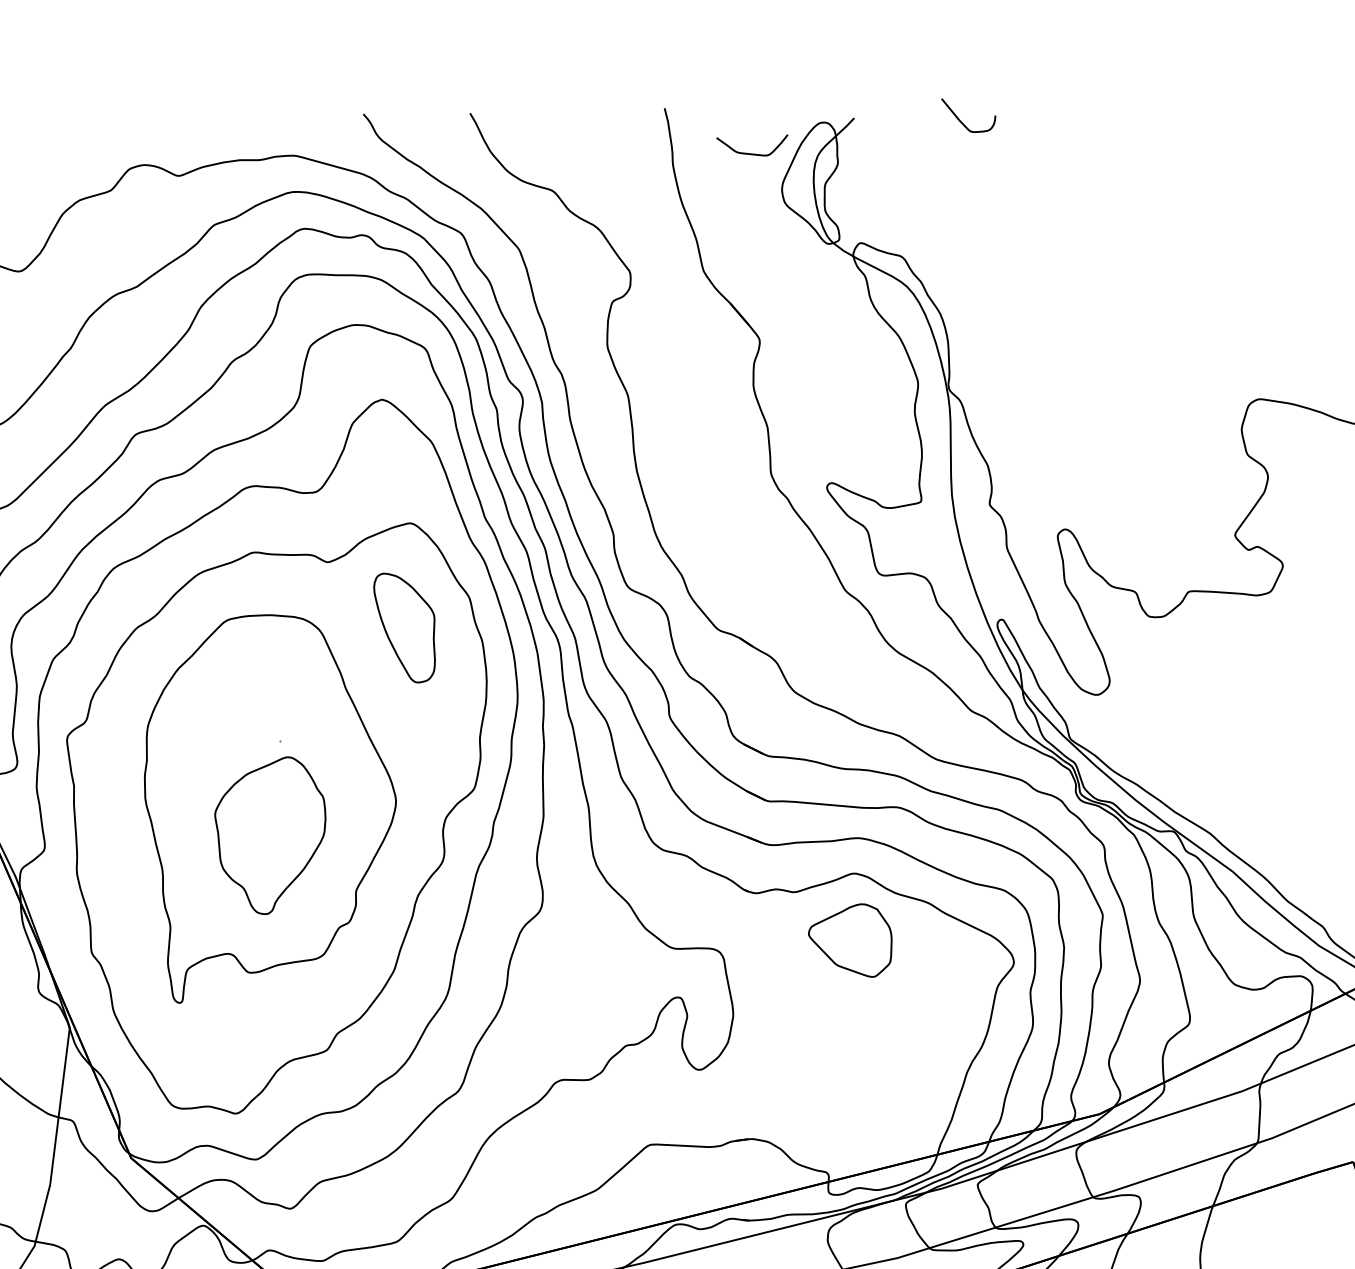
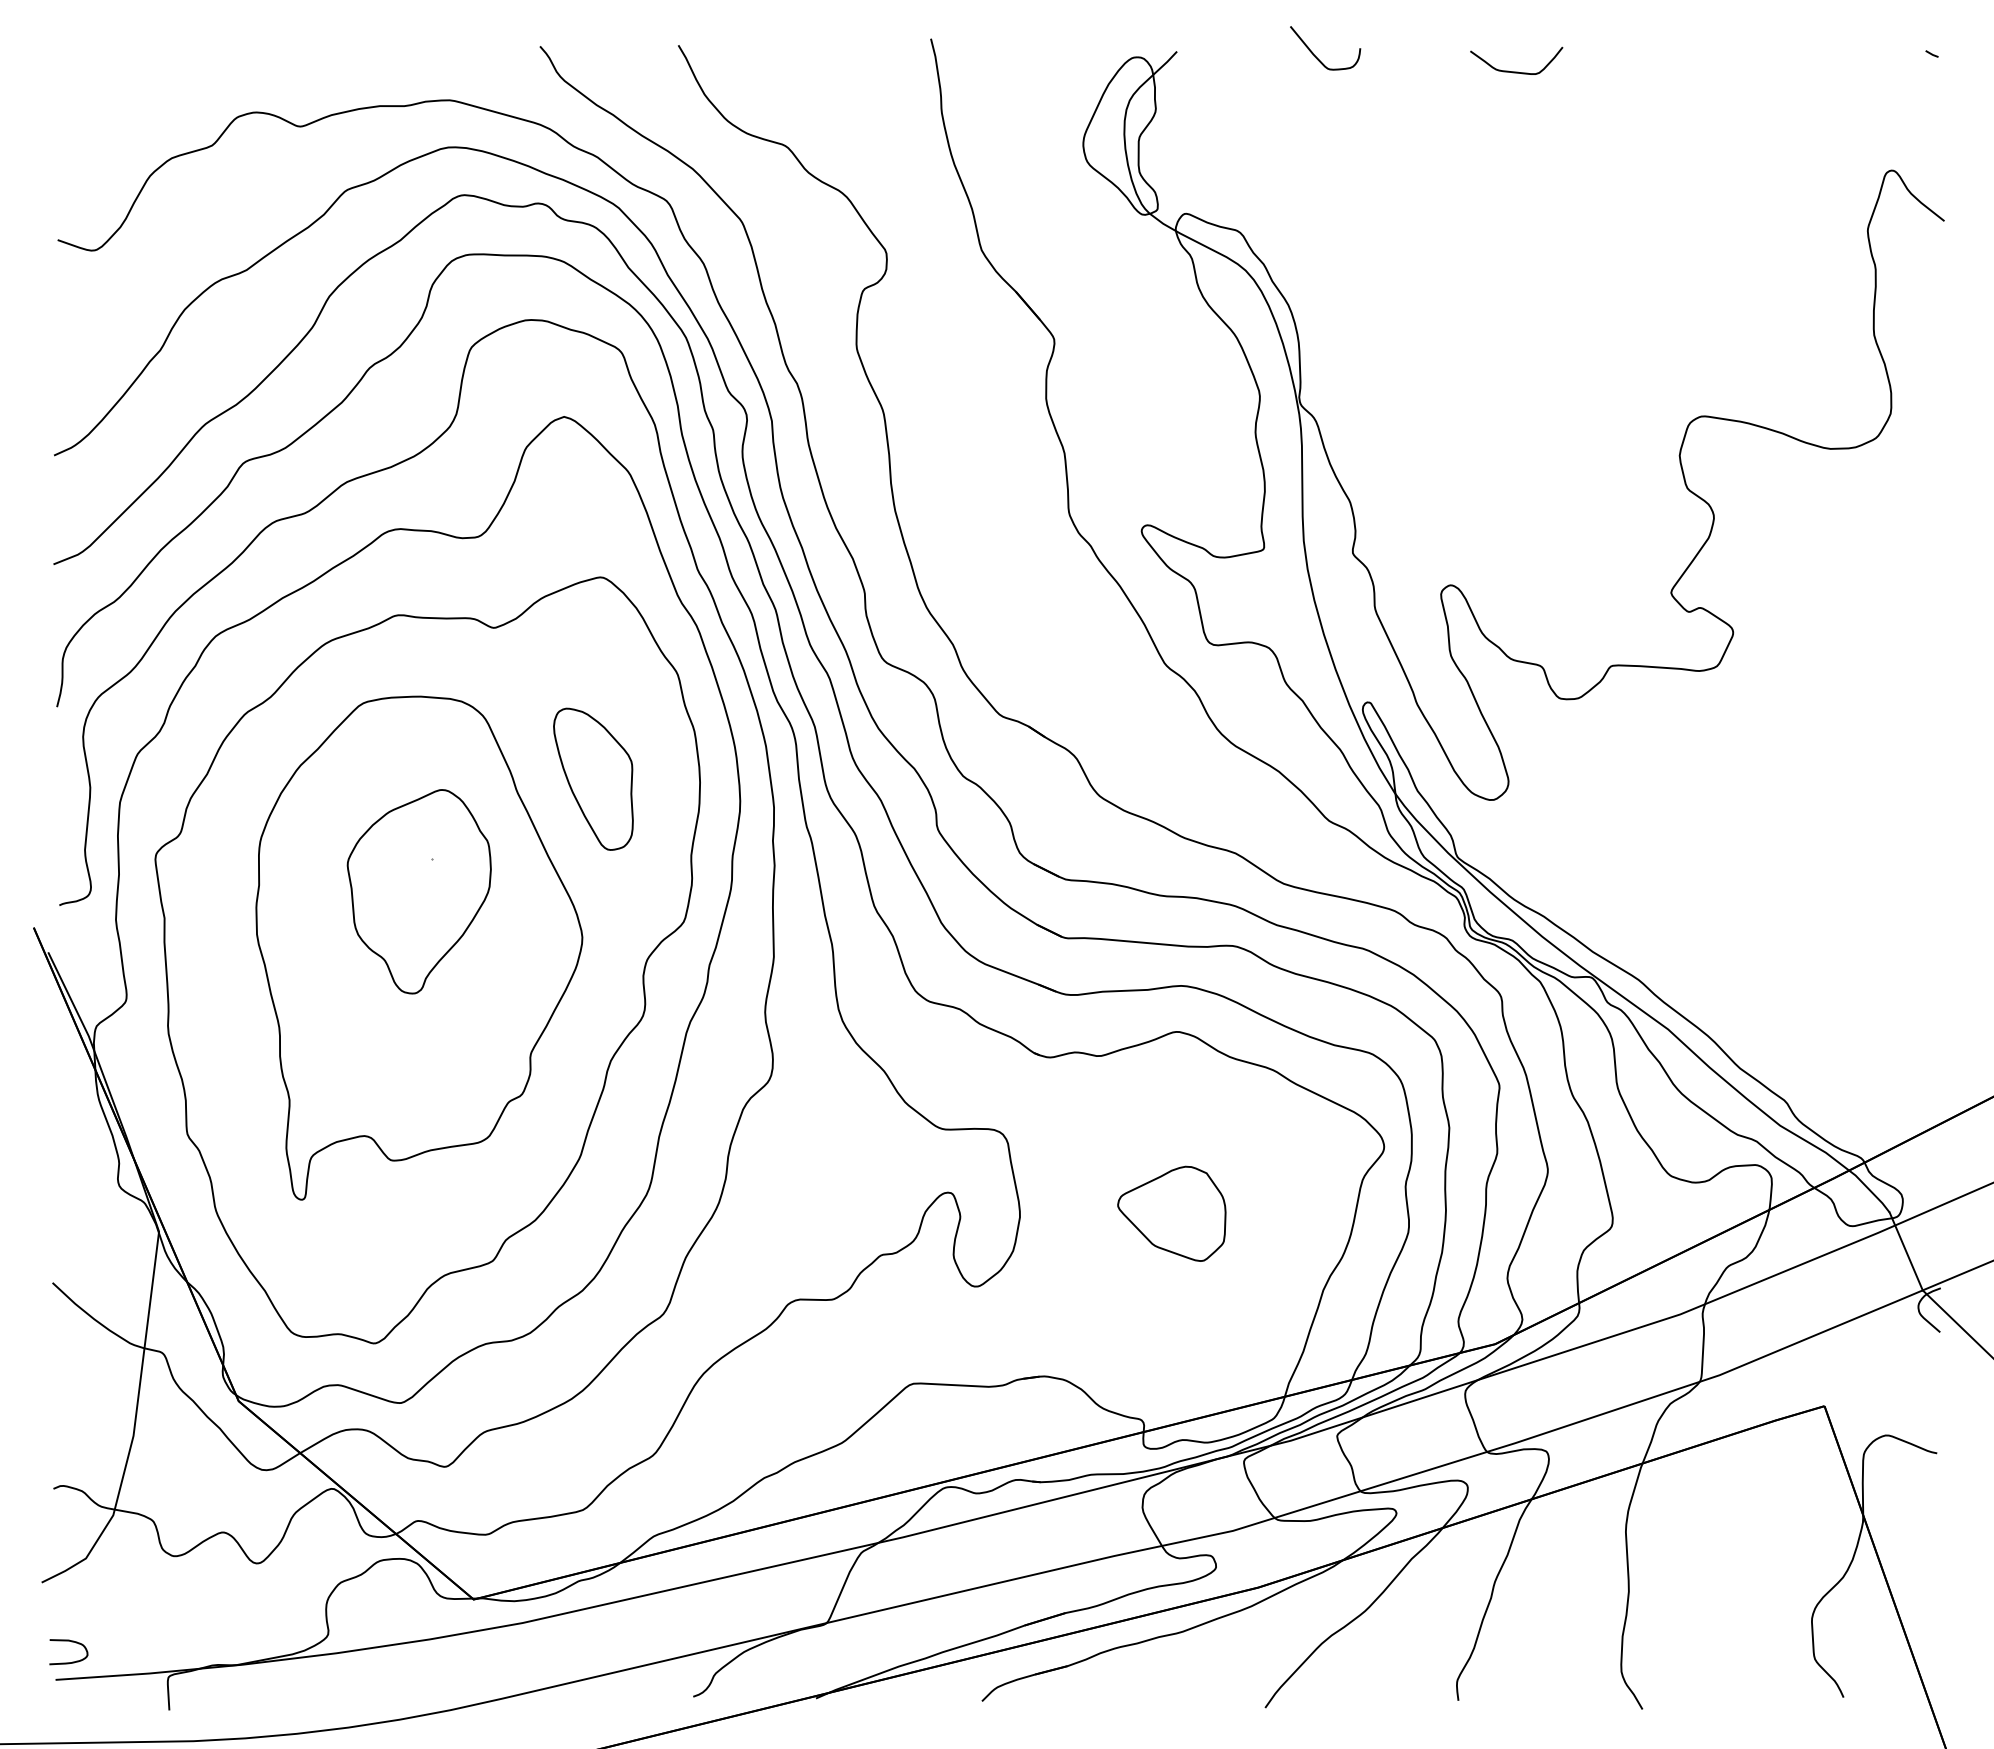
curve: (752, 153) -> (1516, 71), moved
part: (404, 627) -> (593, 778), moved
part: (269, 835) -> (418, 891), moved
part: (850, 940) -> (1171, 1213), moved

